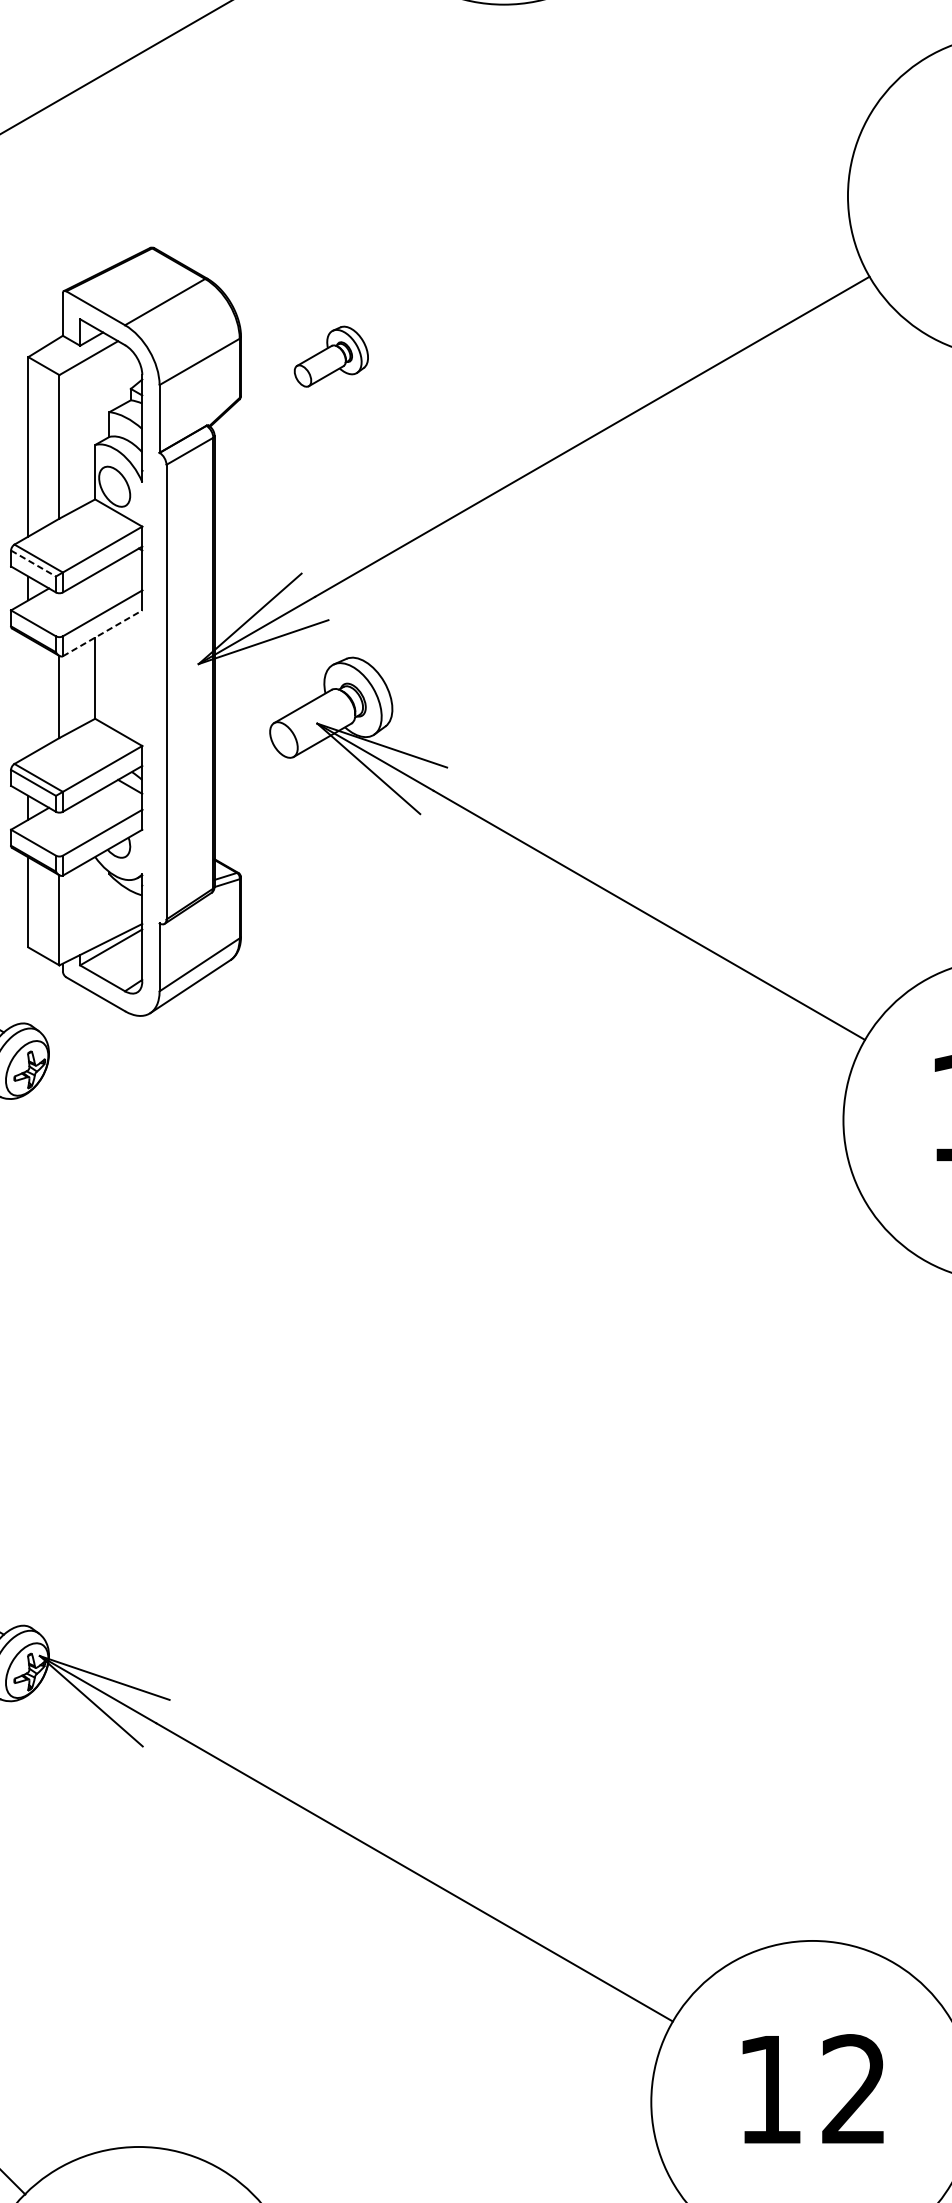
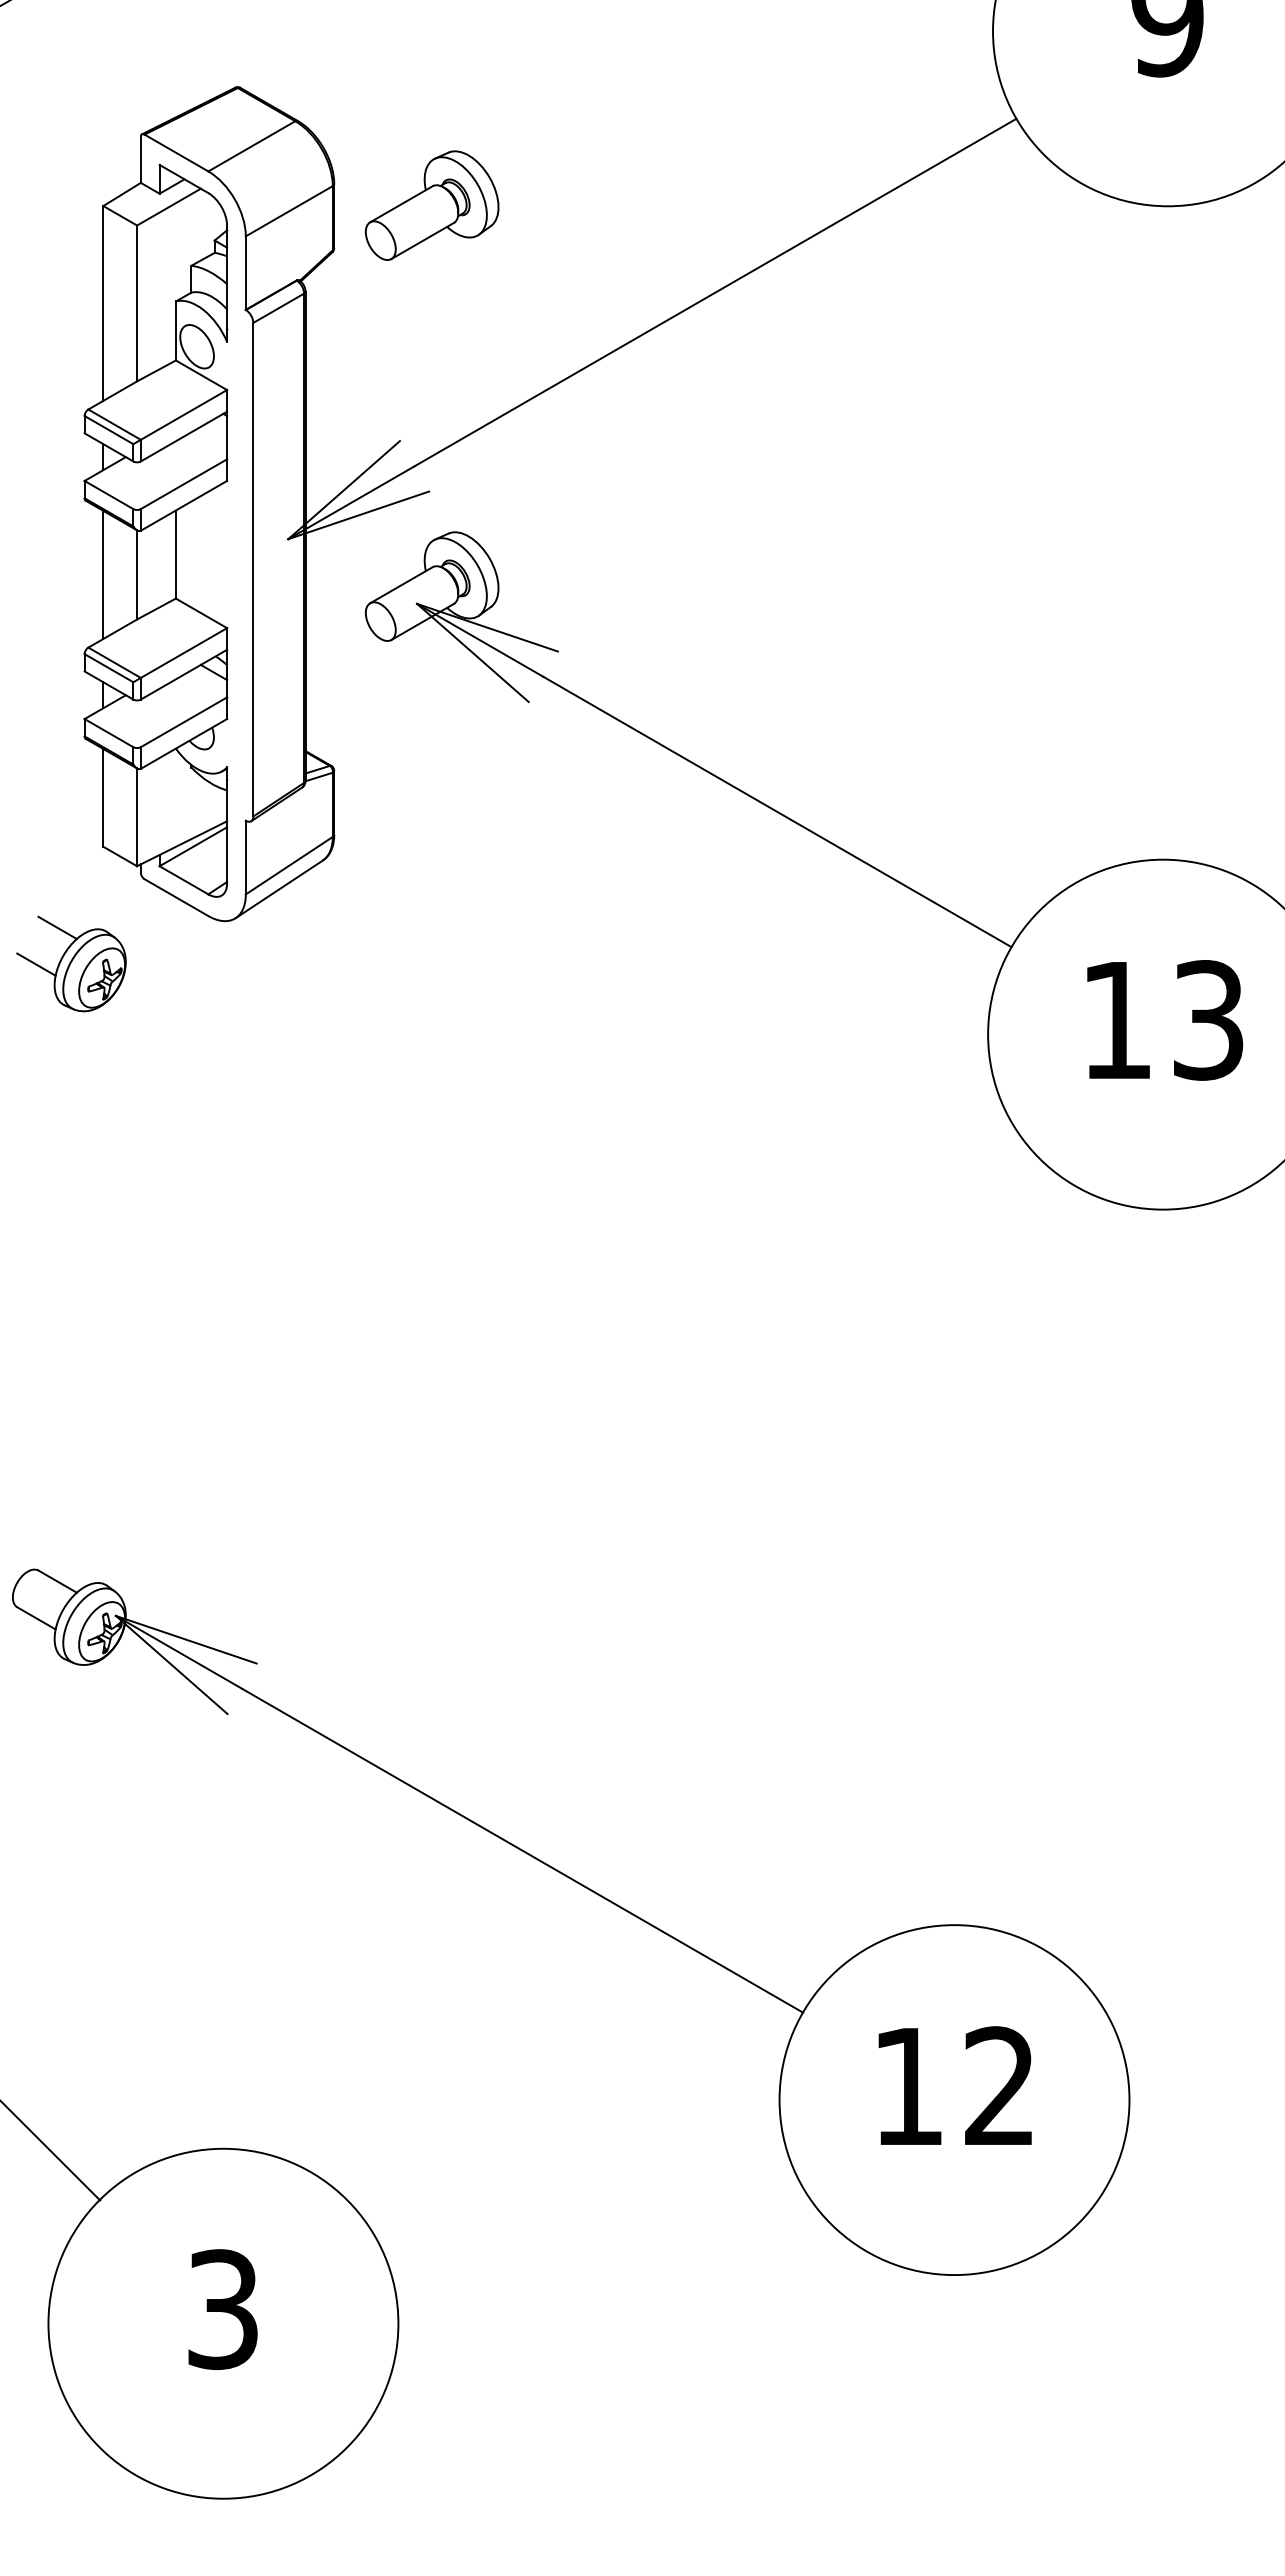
part: (331, 356) -> (432, 205), size x1.67
line: (33, 563) -> (109, 430), dashed -> solid
line: (102, 633) -> (183, 505), dashed -> solid
line: (28, 696) -> (103, 574), added

